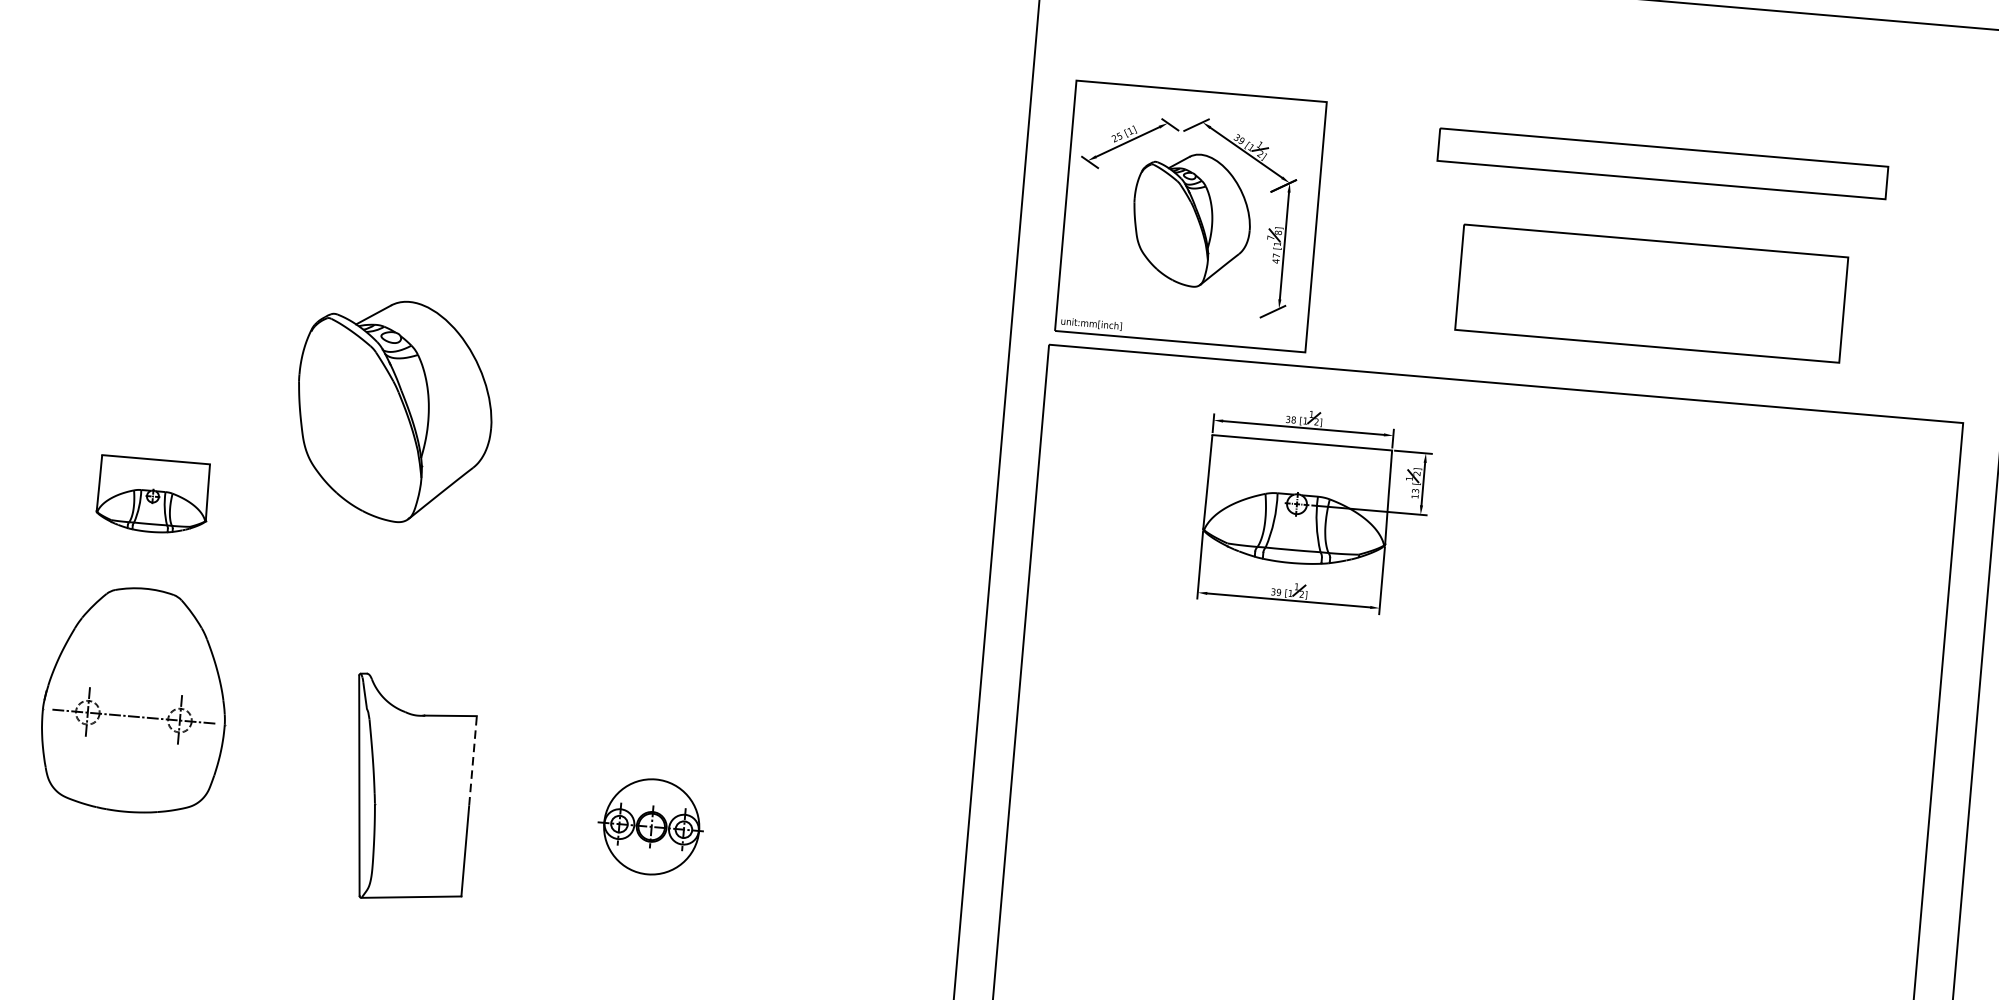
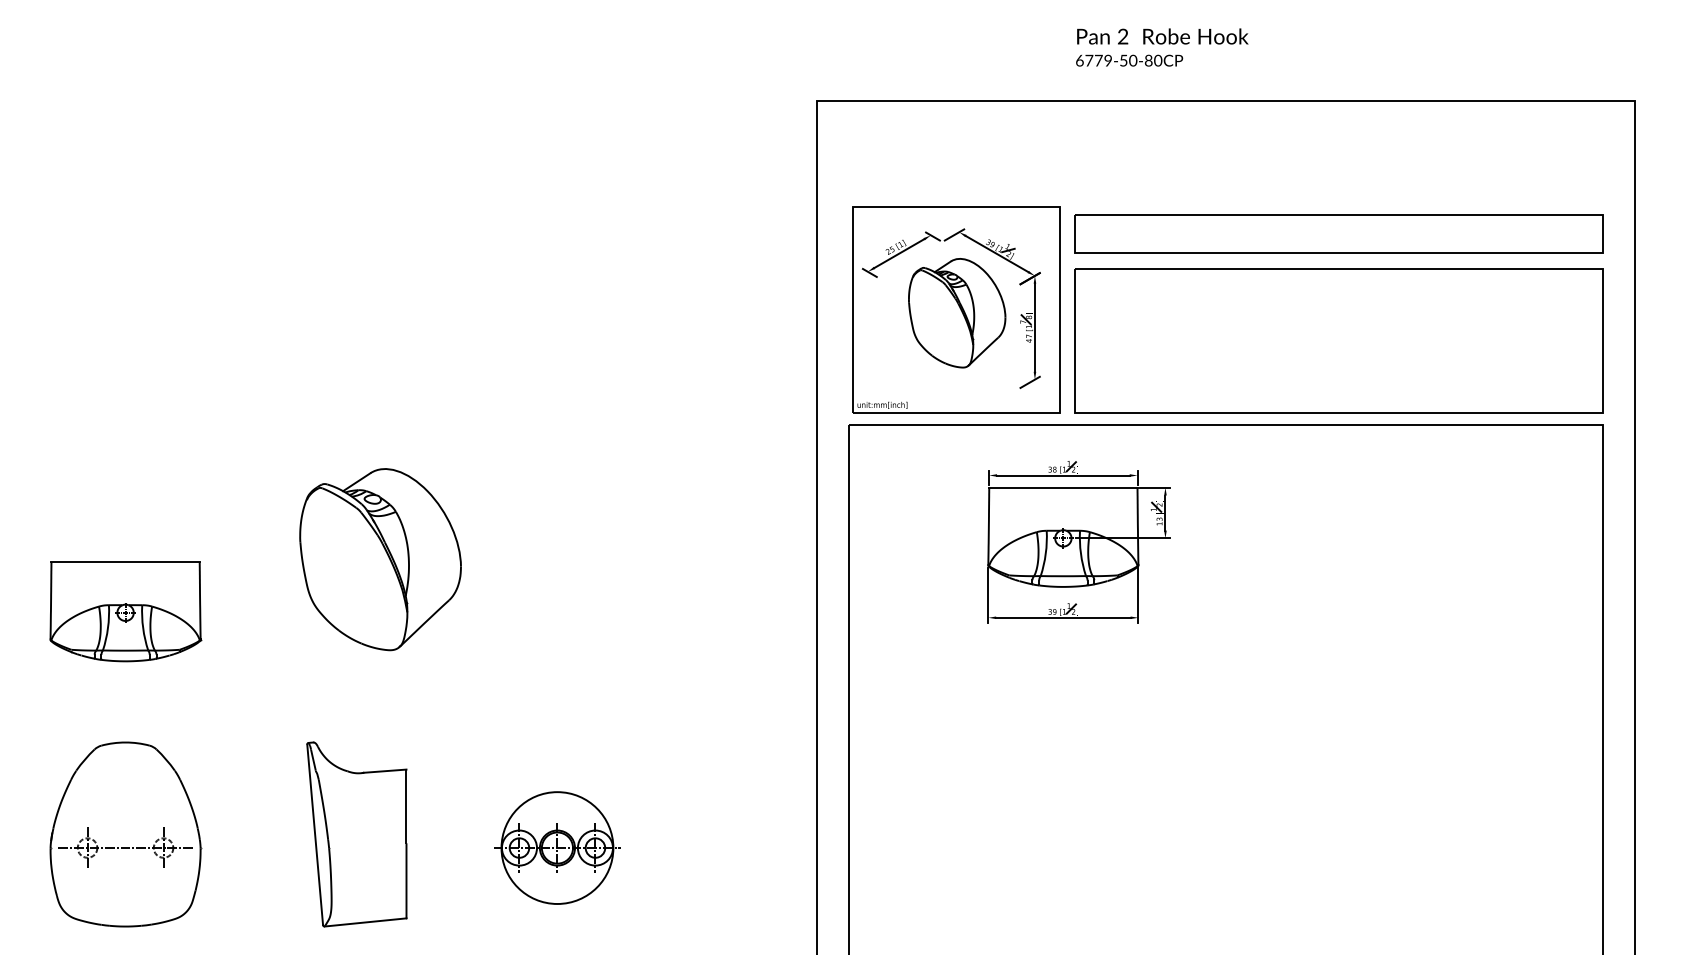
part: (1662, 163) -> (1338, 233), size x1.43
part: (1650, 292) -> (1338, 340), size x1.67
part: (394, 411) -> (380, 559), moved
part: (152, 495) -> (125, 611), size x1.67
part: (135, 700) -> (125, 834), moved
line: (473, 760) -> (406, 806), dashed -> solid
part: (651, 826) -> (557, 847), size x1.43

